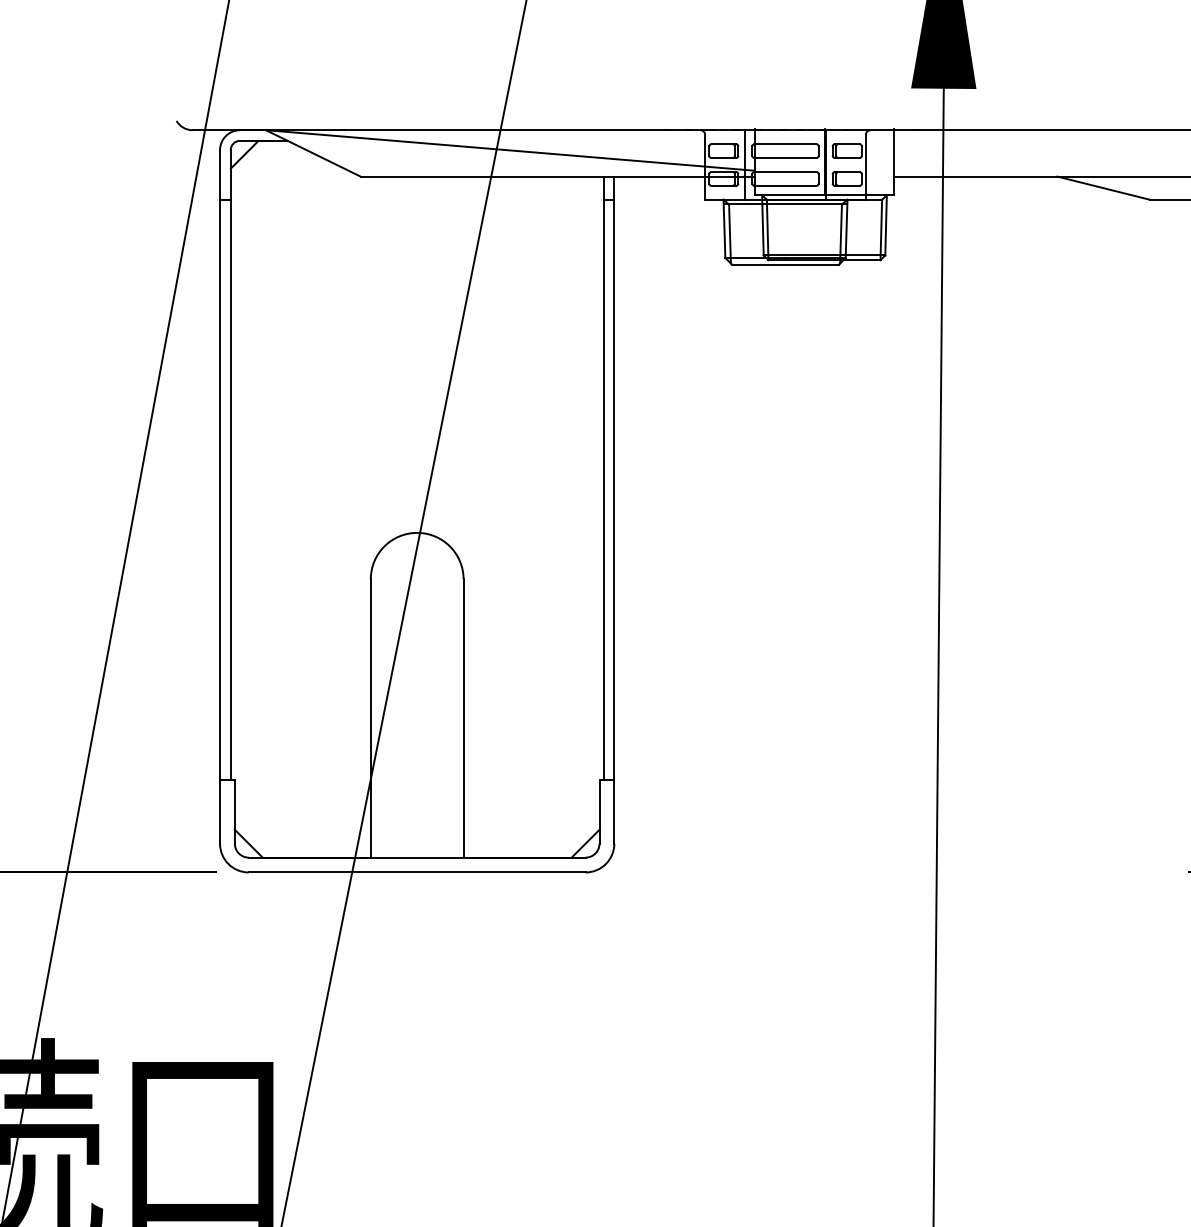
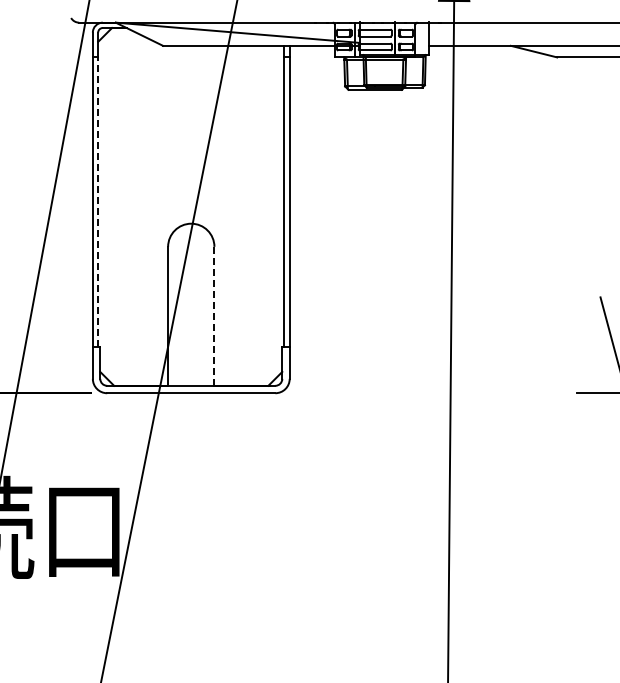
line: (231, 490) -> (98, 202), solid -> dashed
line: (463, 716) -> (214, 315), solid -> dashed

